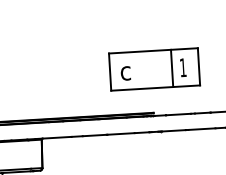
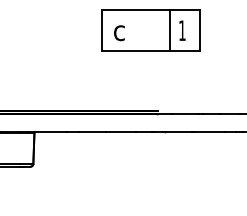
part: (154, 69) -> (150, 30), moved

